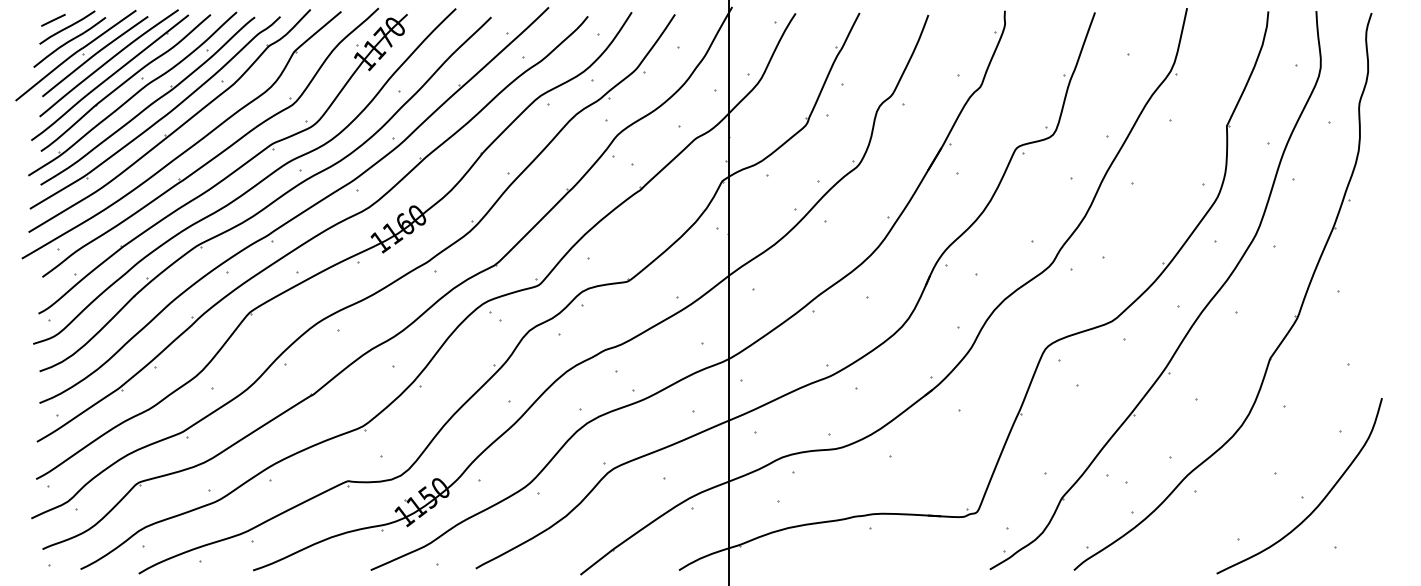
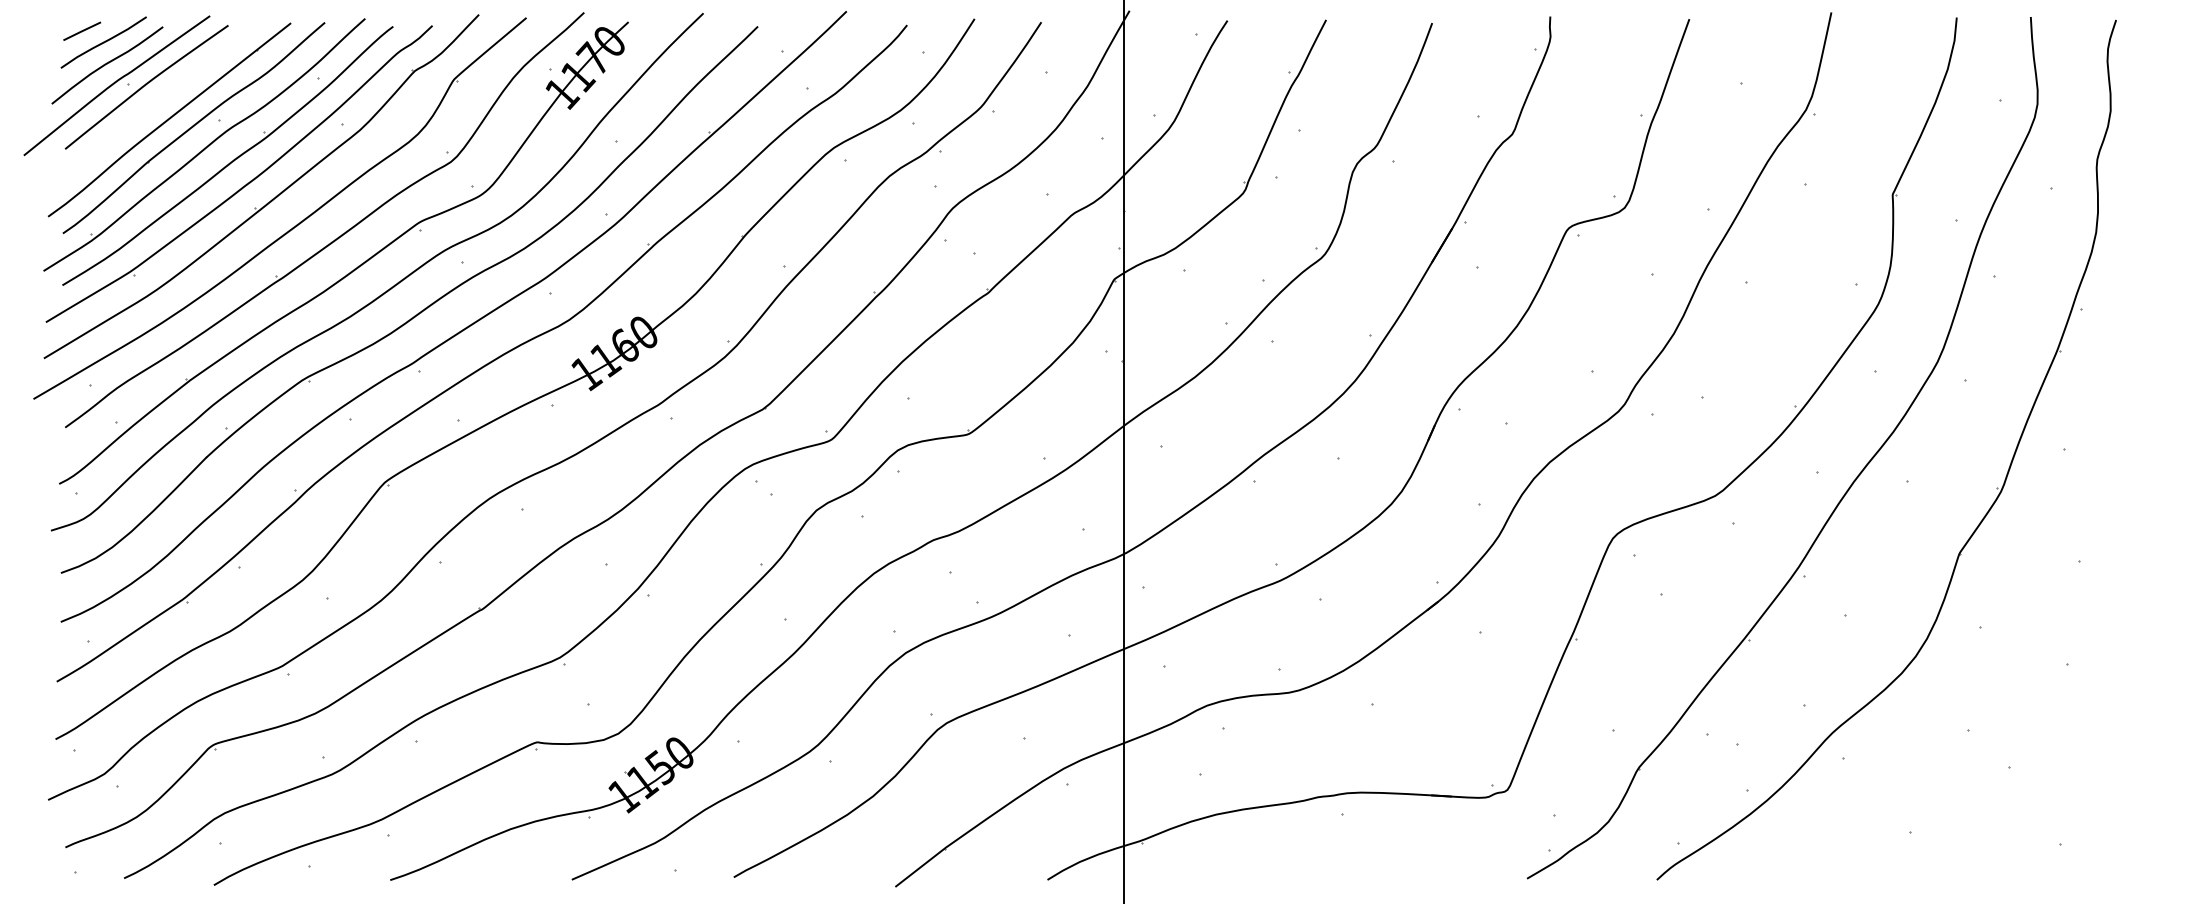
curve: (108, 62) -> (167, 96), removed
curve: (1319, 502) -> (2035, 775), removed

